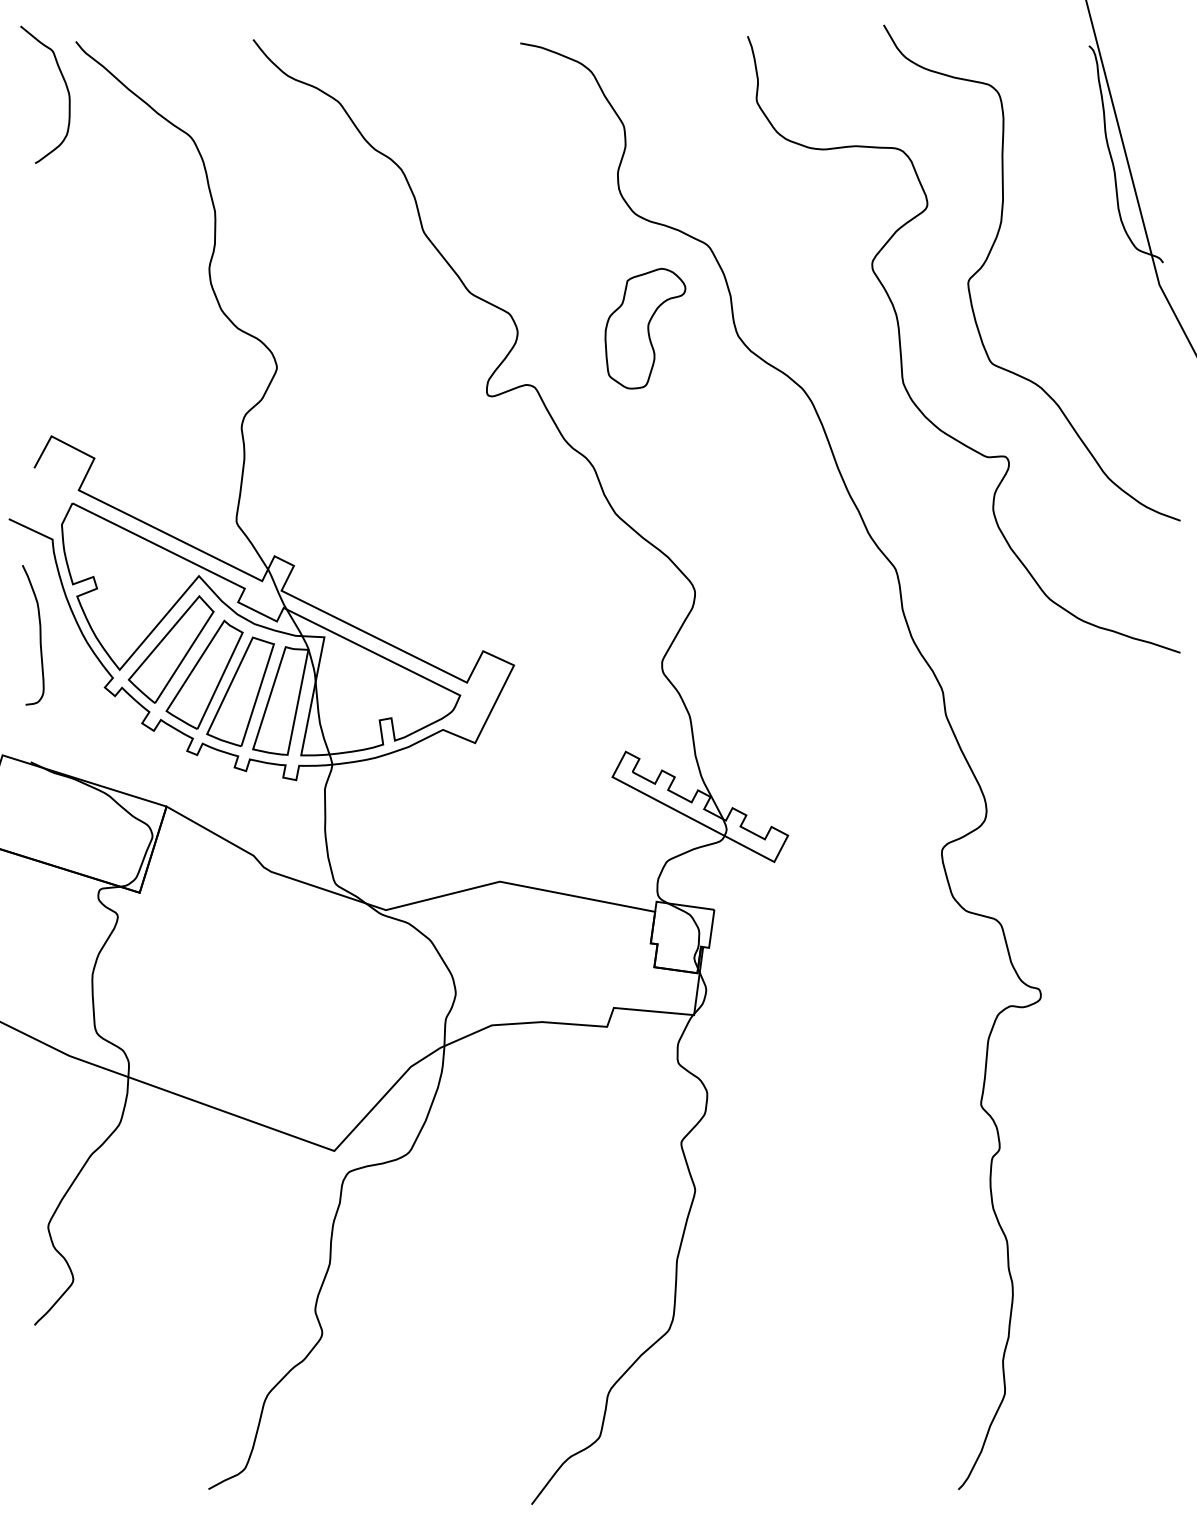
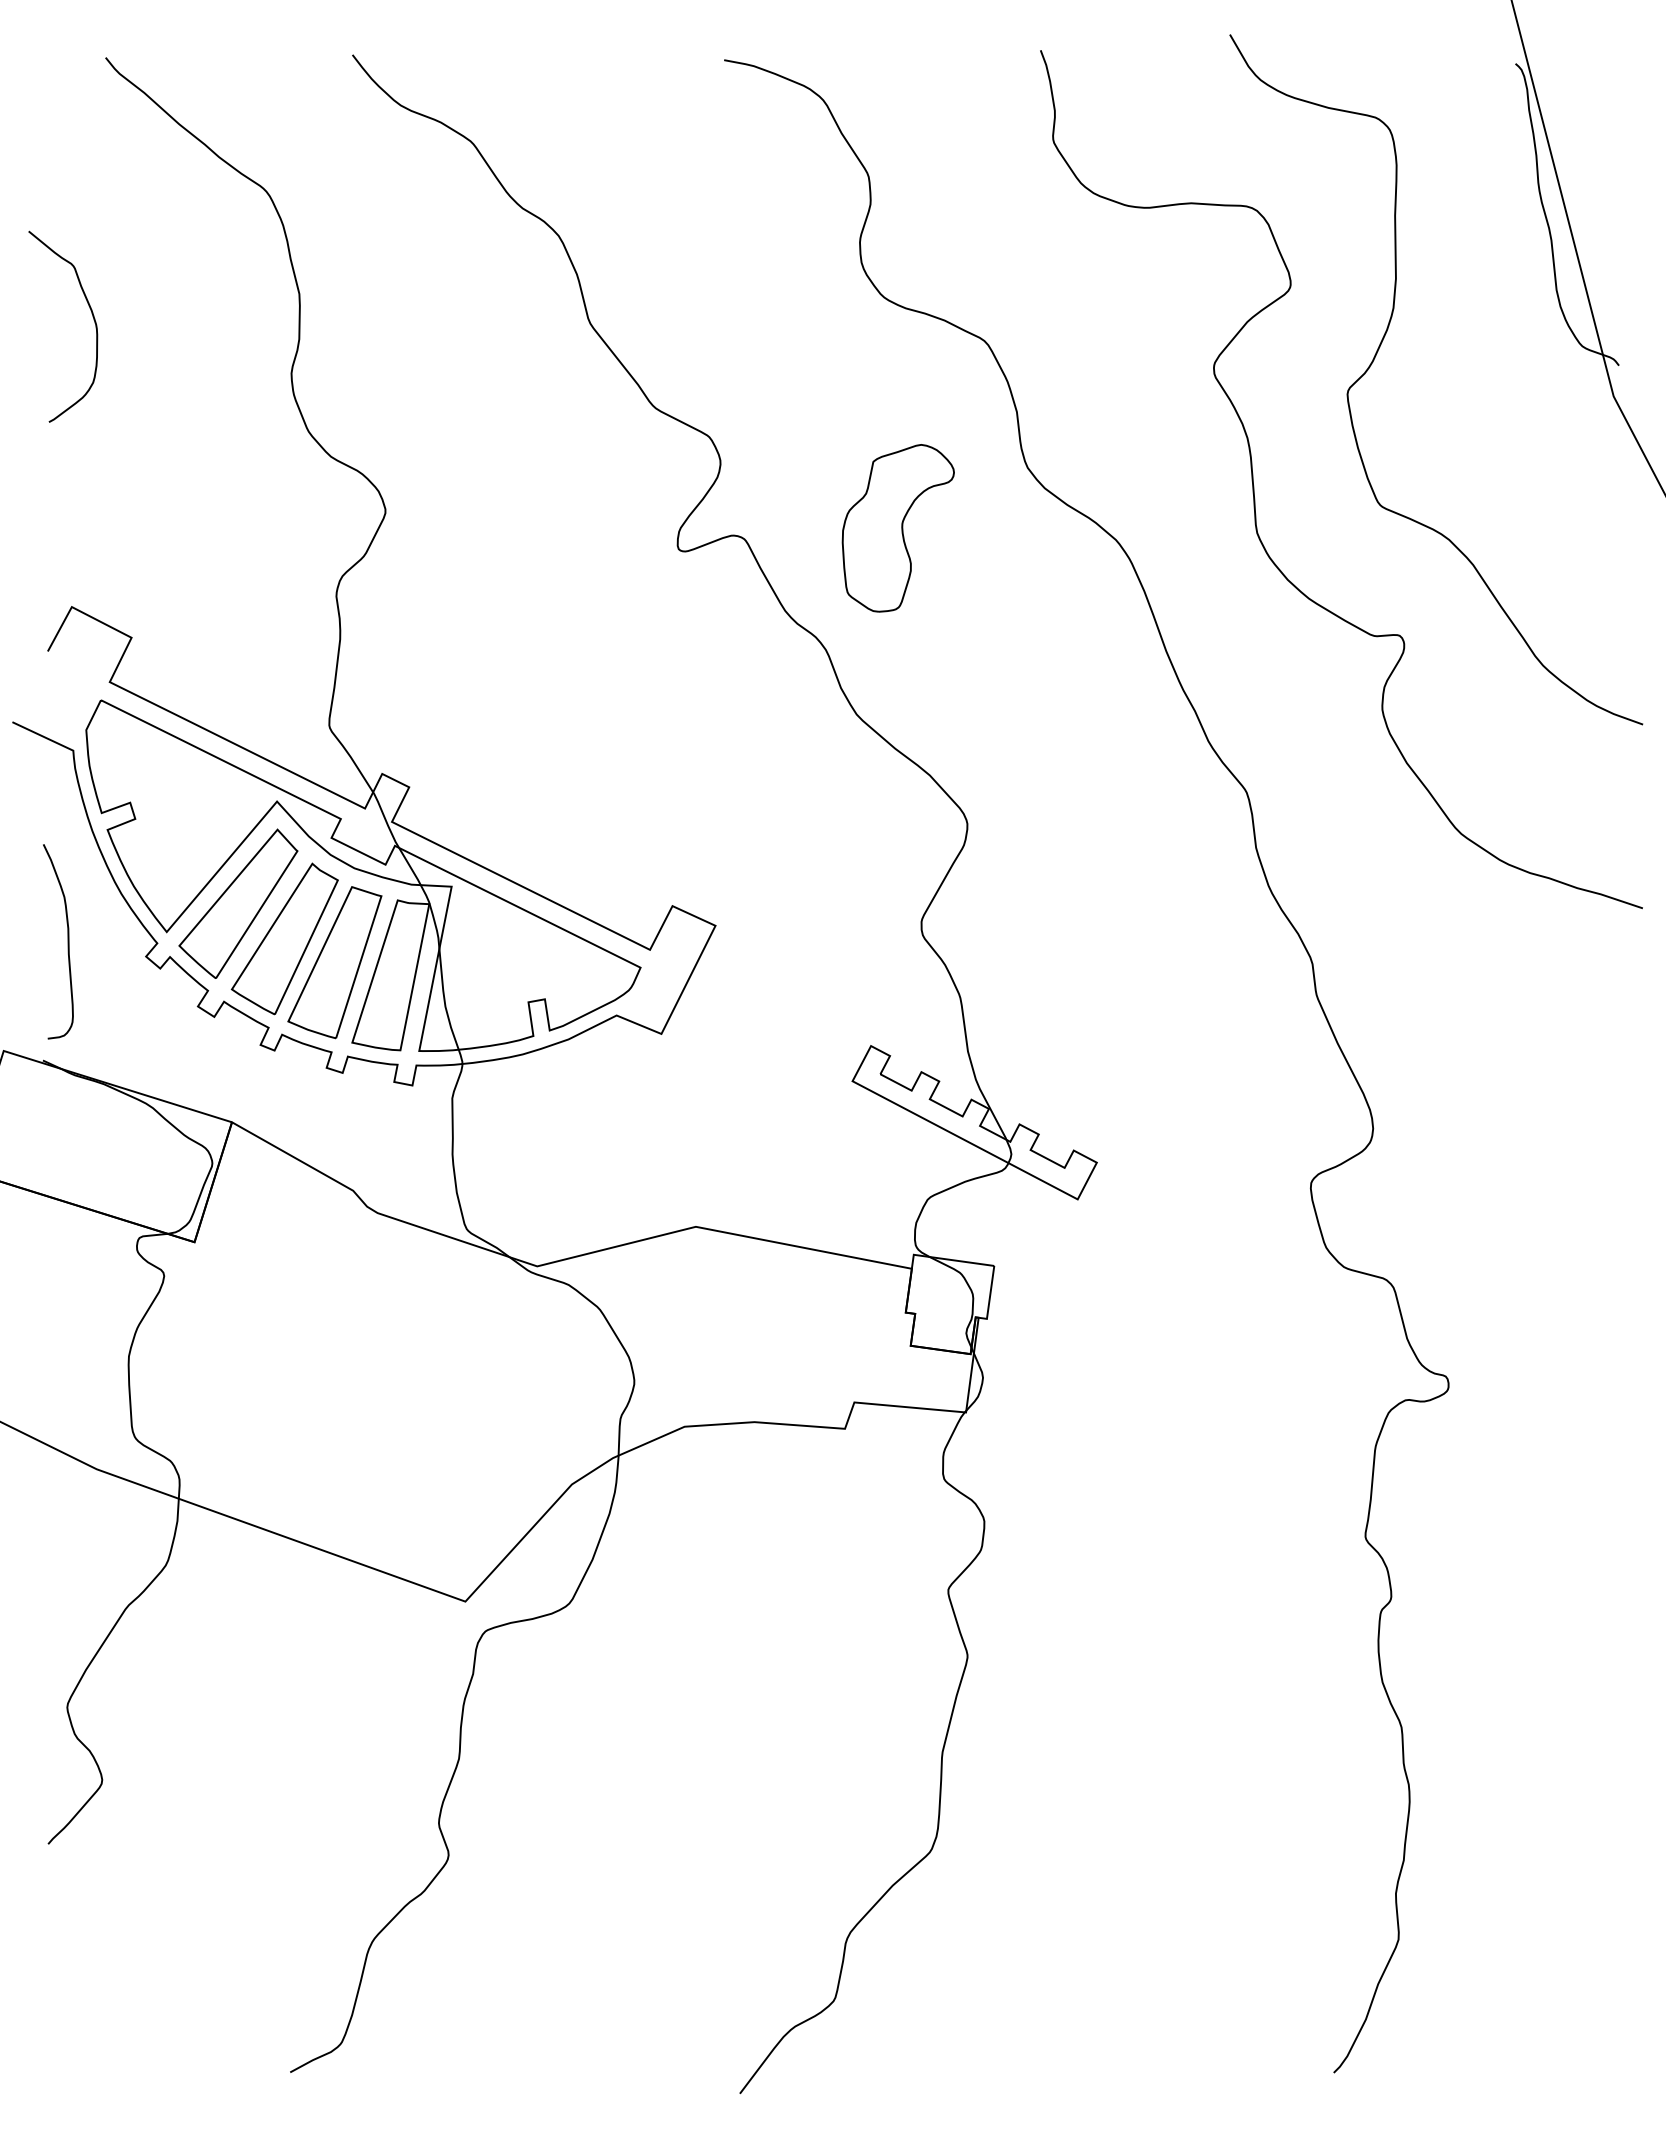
curve: (66, 88) -> (92, 317), moved
part: (644, 328) -> (897, 528), moved
curve: (39, 634) -> (67, 941), moved

